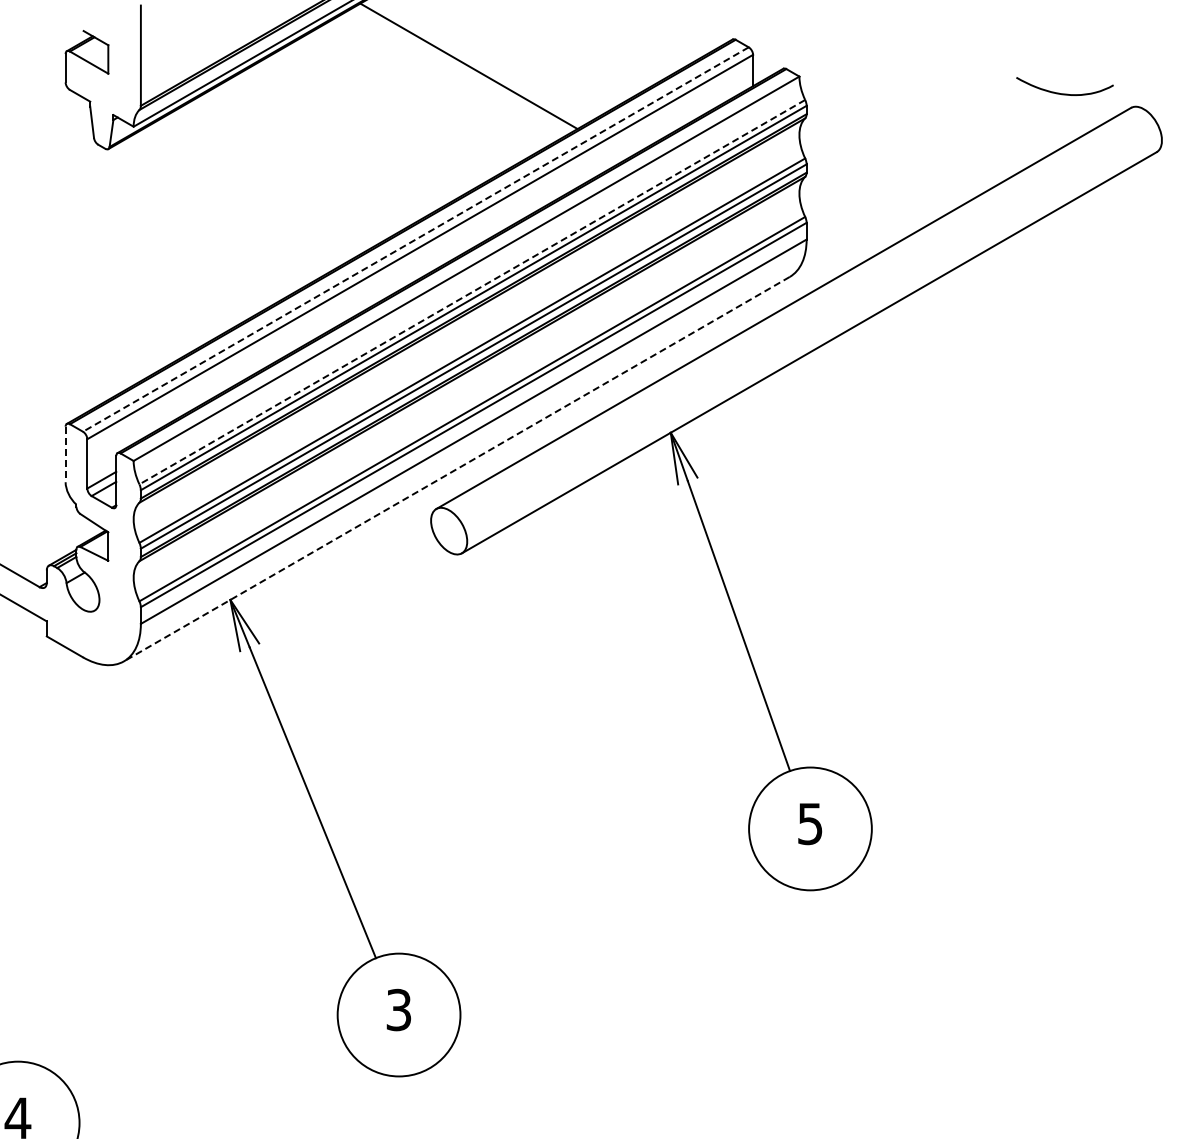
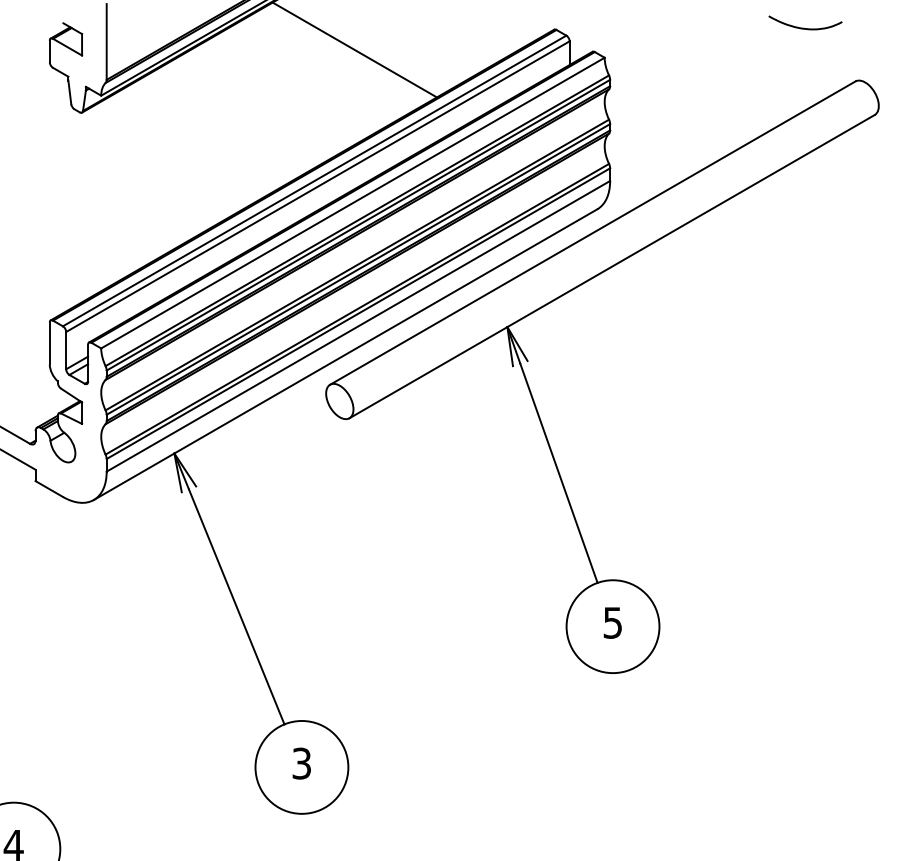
curve: (1064, 93) -> (805, 28), moved
line: (415, 239) -> (314, 180), dashed -> solid
line: (471, 292) -> (356, 221), dashed -> solid
line: (65, 454) -> (49, 343), dashed -> solid
line: (456, 469) -> (345, 354), dashed -> solid

